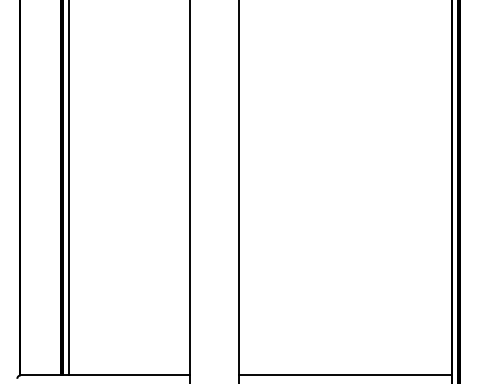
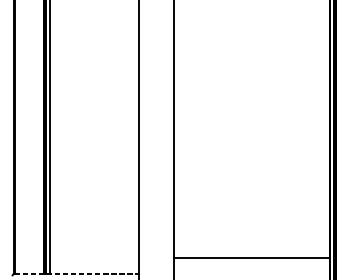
line: (105, 375) -> (76, 273), solid -> dashed
line: (345, 375) -> (251, 258), moved

